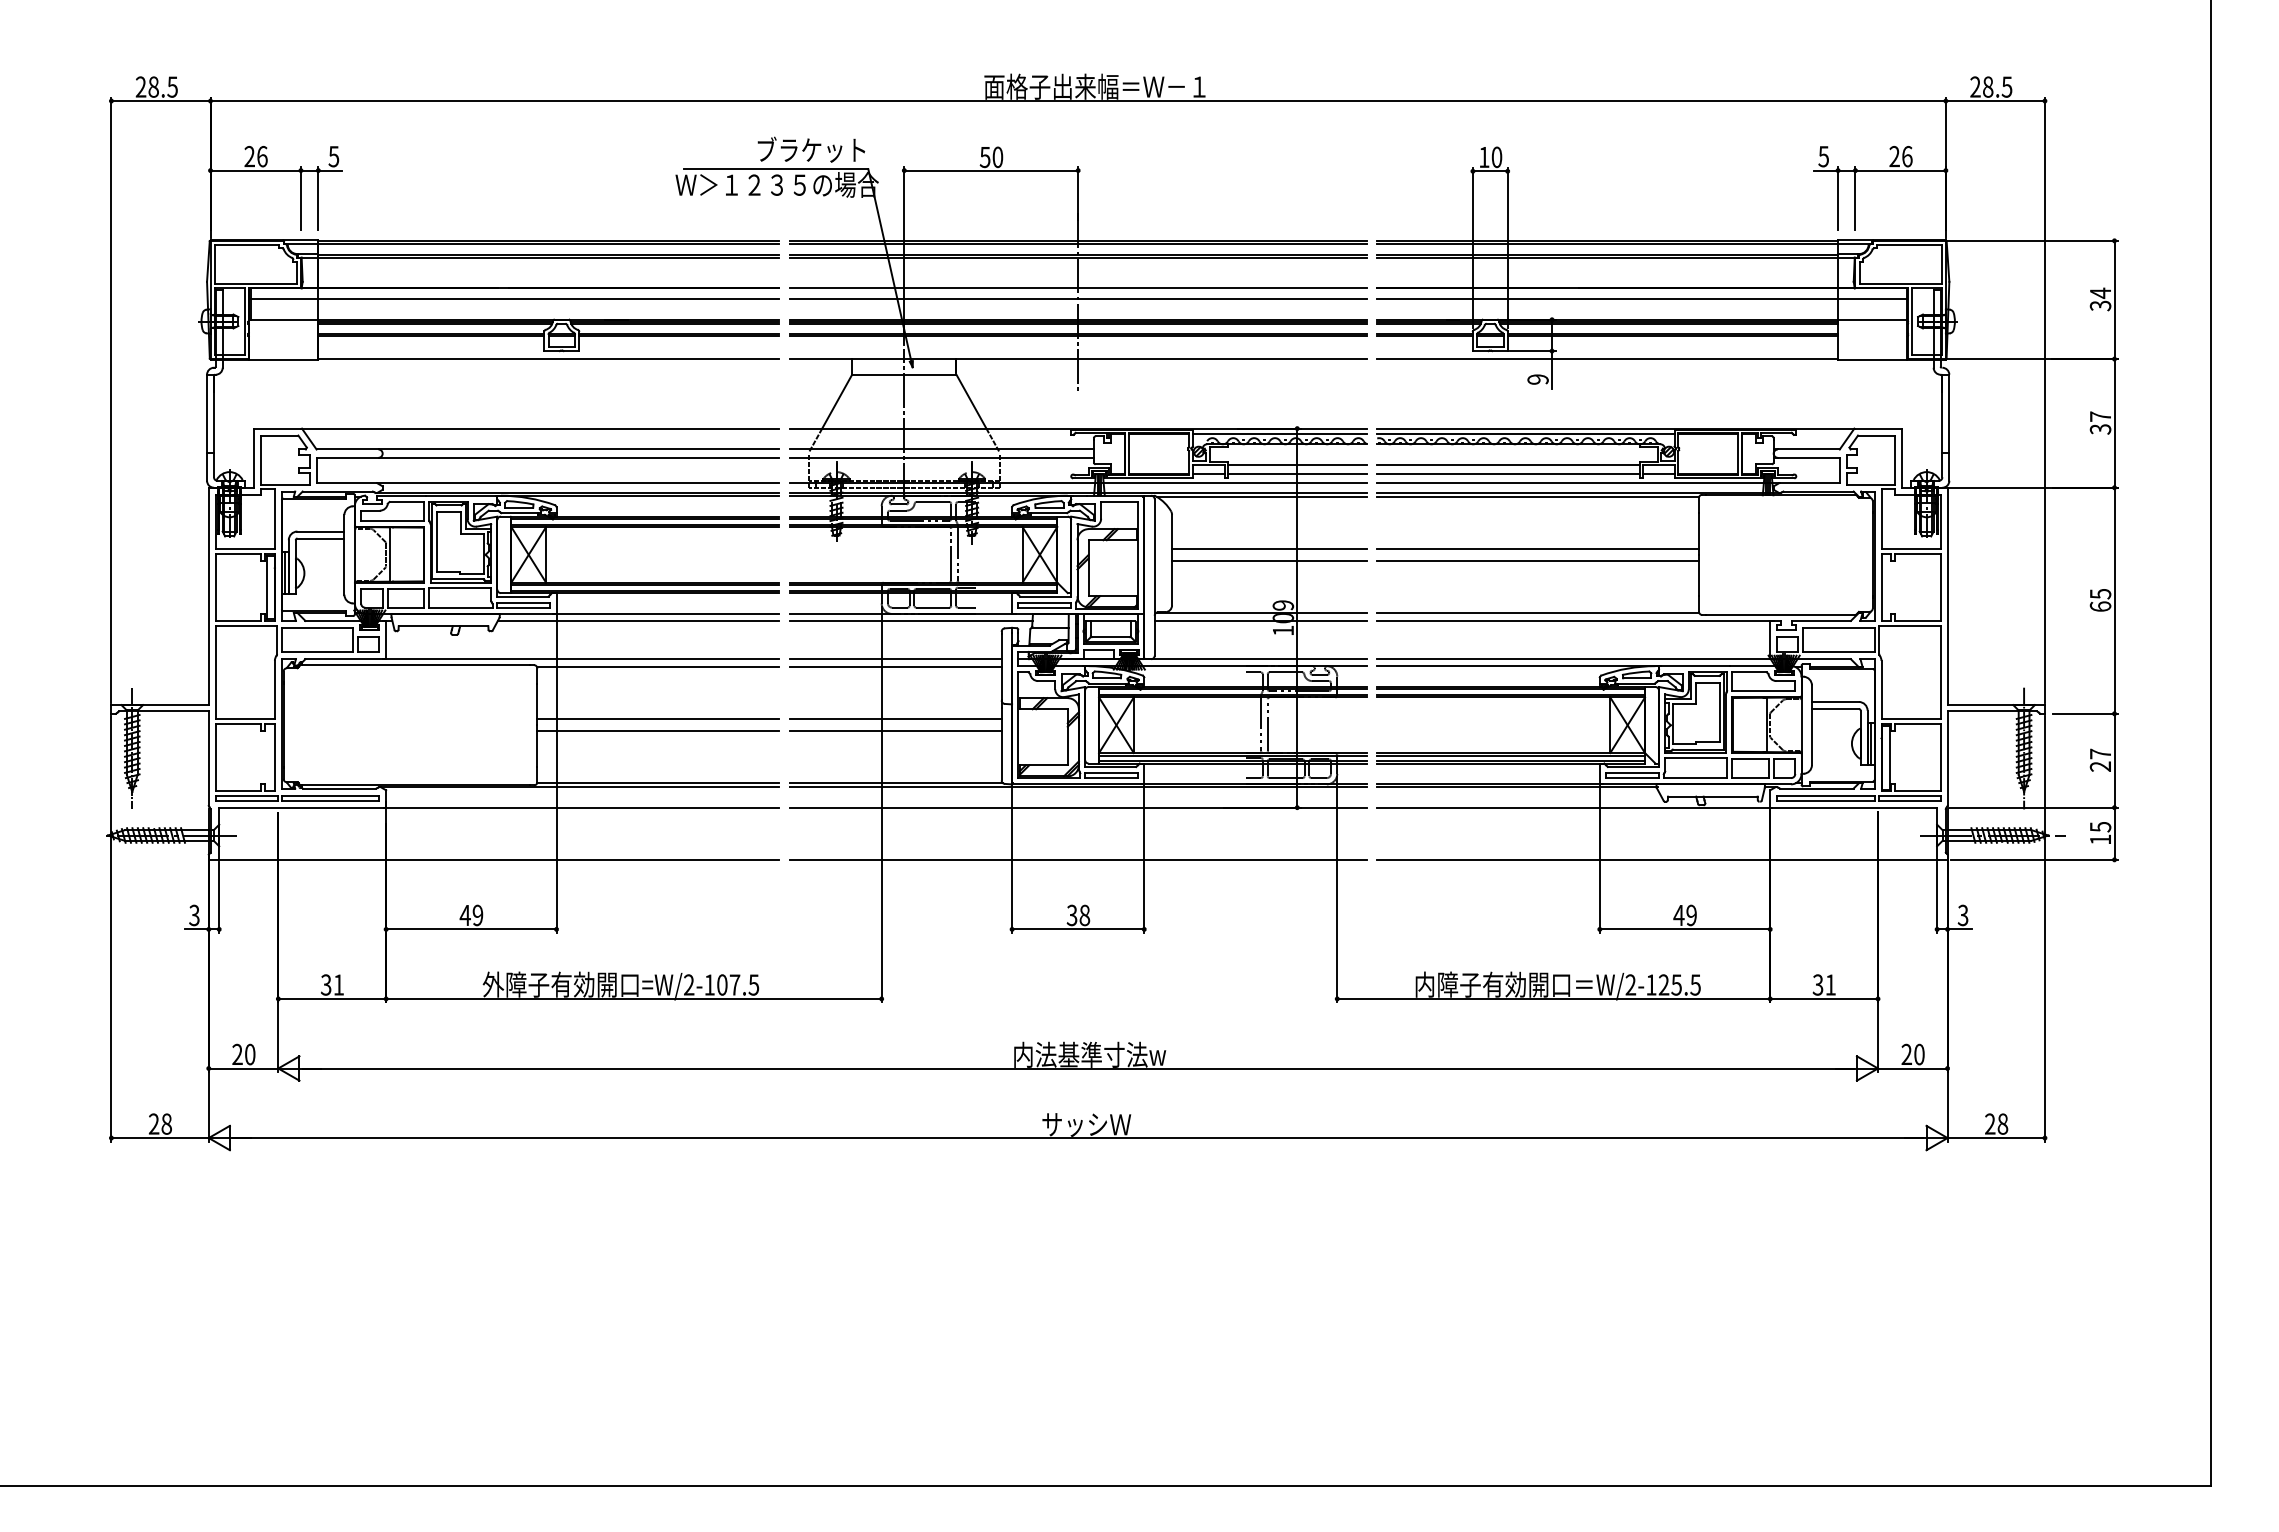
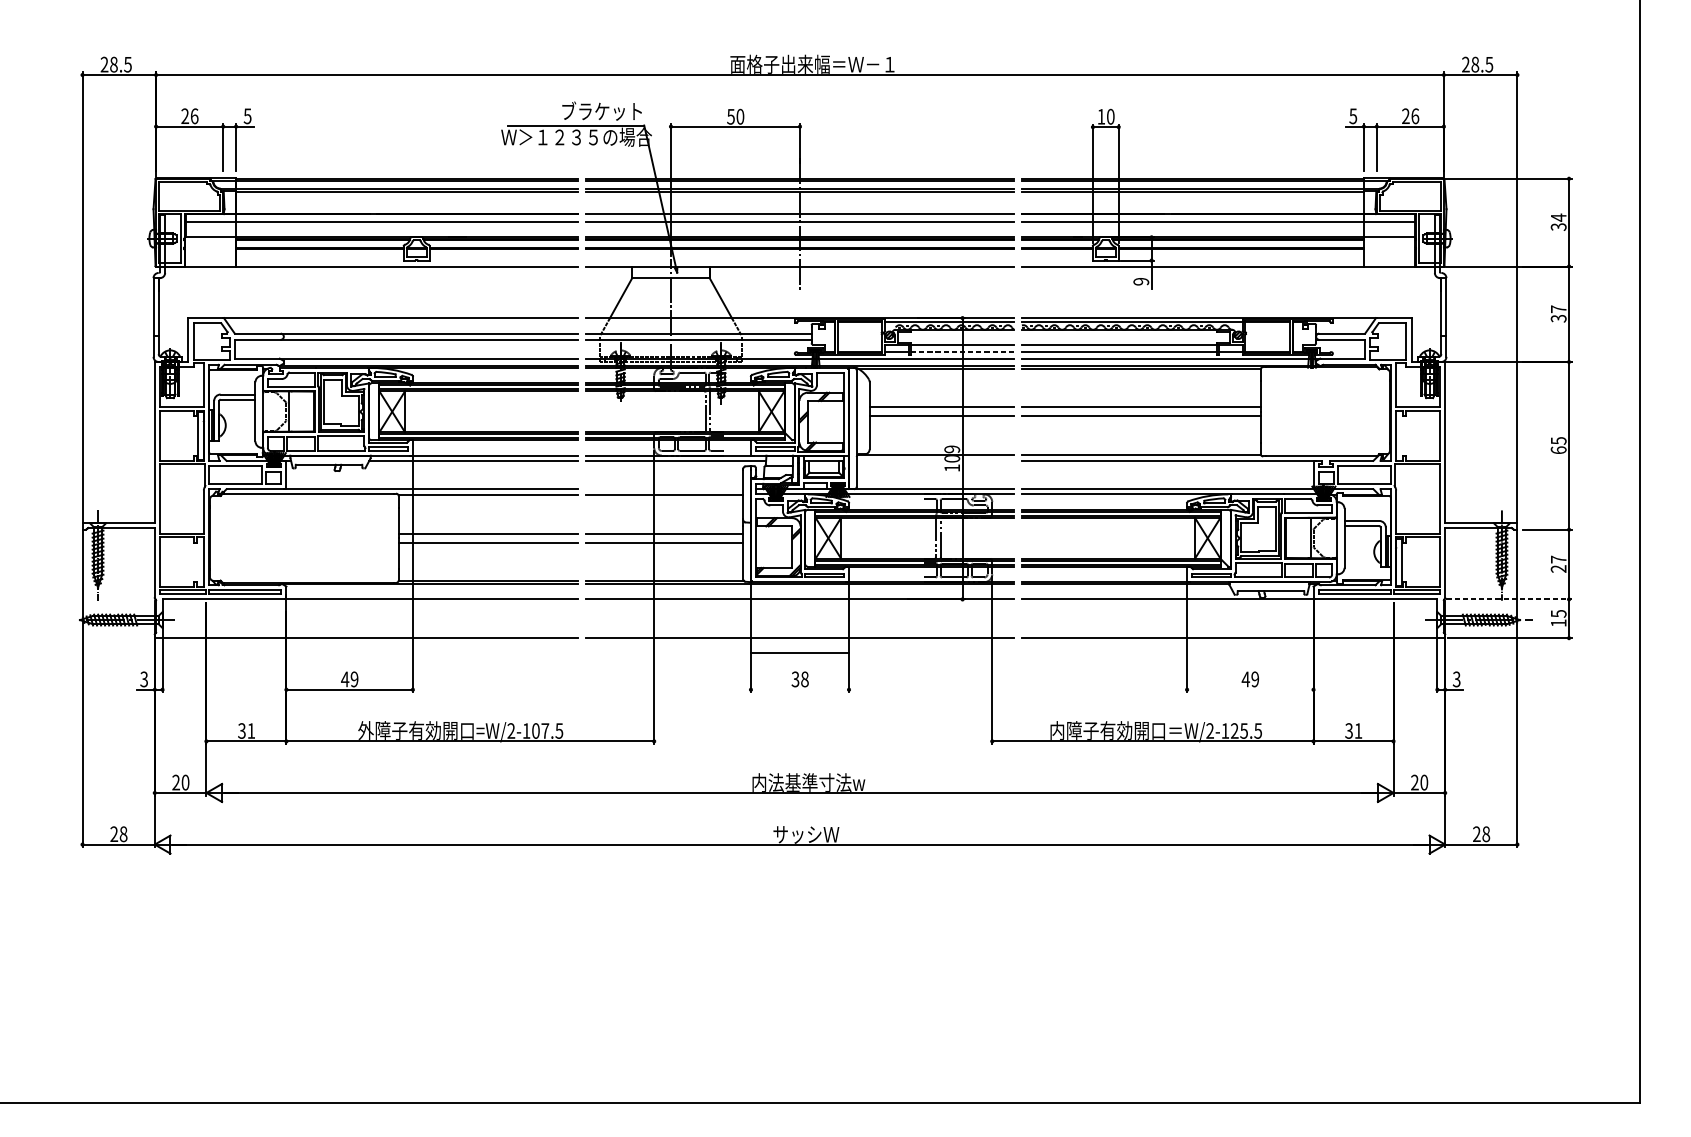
line: (1297, 473) -> (962, 351), solid -> dashed
line: (1260, 620) -> (935, 460), removed
line: (895, 659) -> (664, 489), removed
line: (2034, 807) -> (1509, 599), solid -> dashed
line: (1078, 929) -> (800, 653), moved
line: (1684, 929) -> (1249, 689), removed

